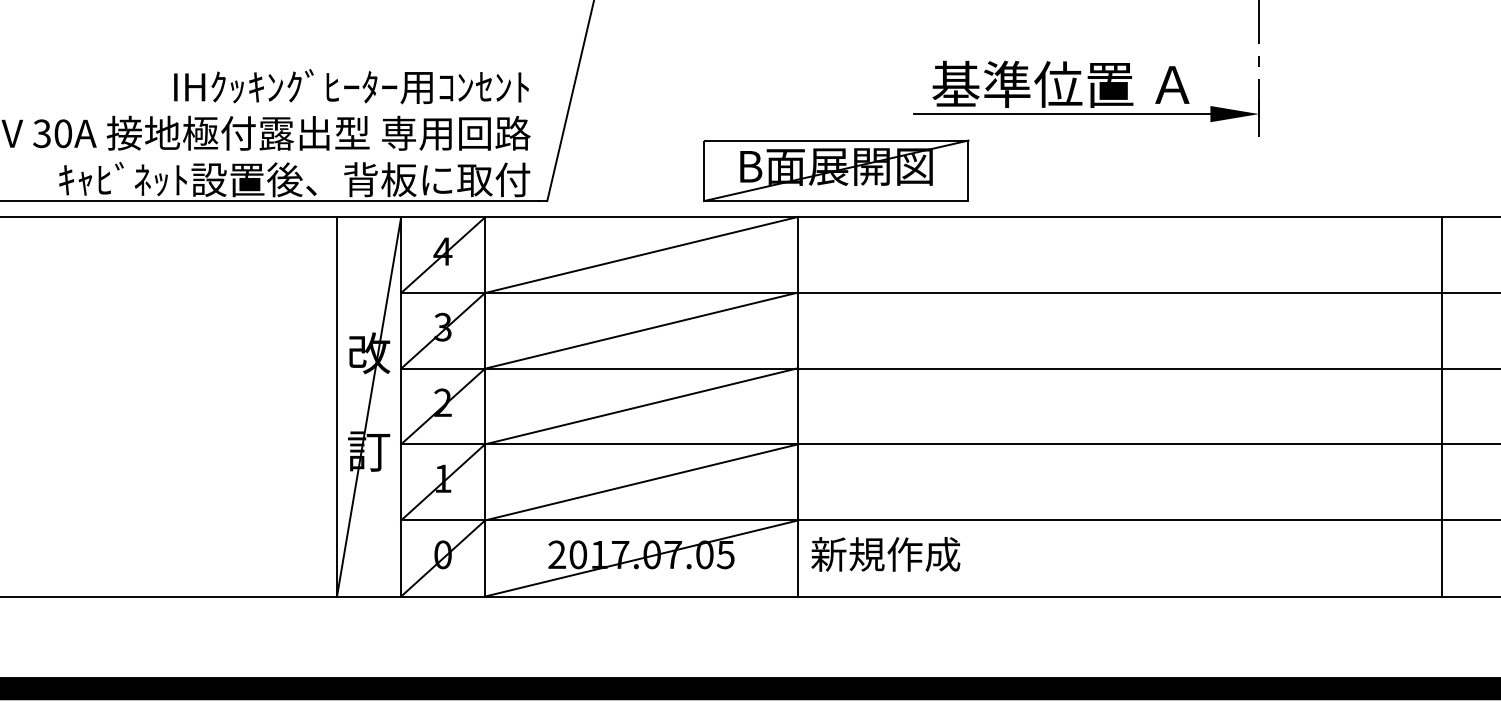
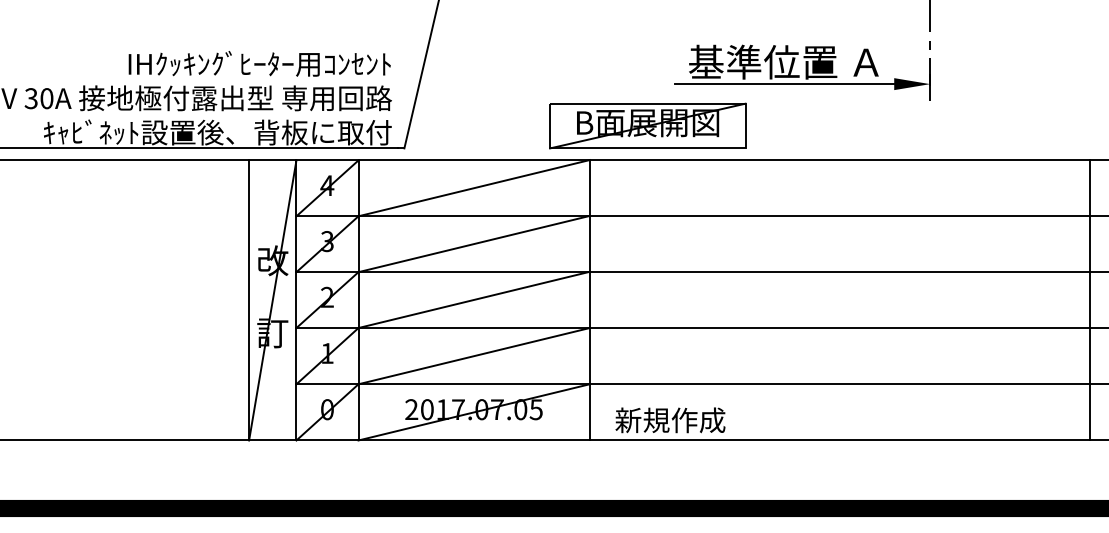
part: (835, 170) -> (647, 125), moved
line: (1442, 407) -> (1090, 300), moved
text: (885, 554) -> (670, 420), moved

